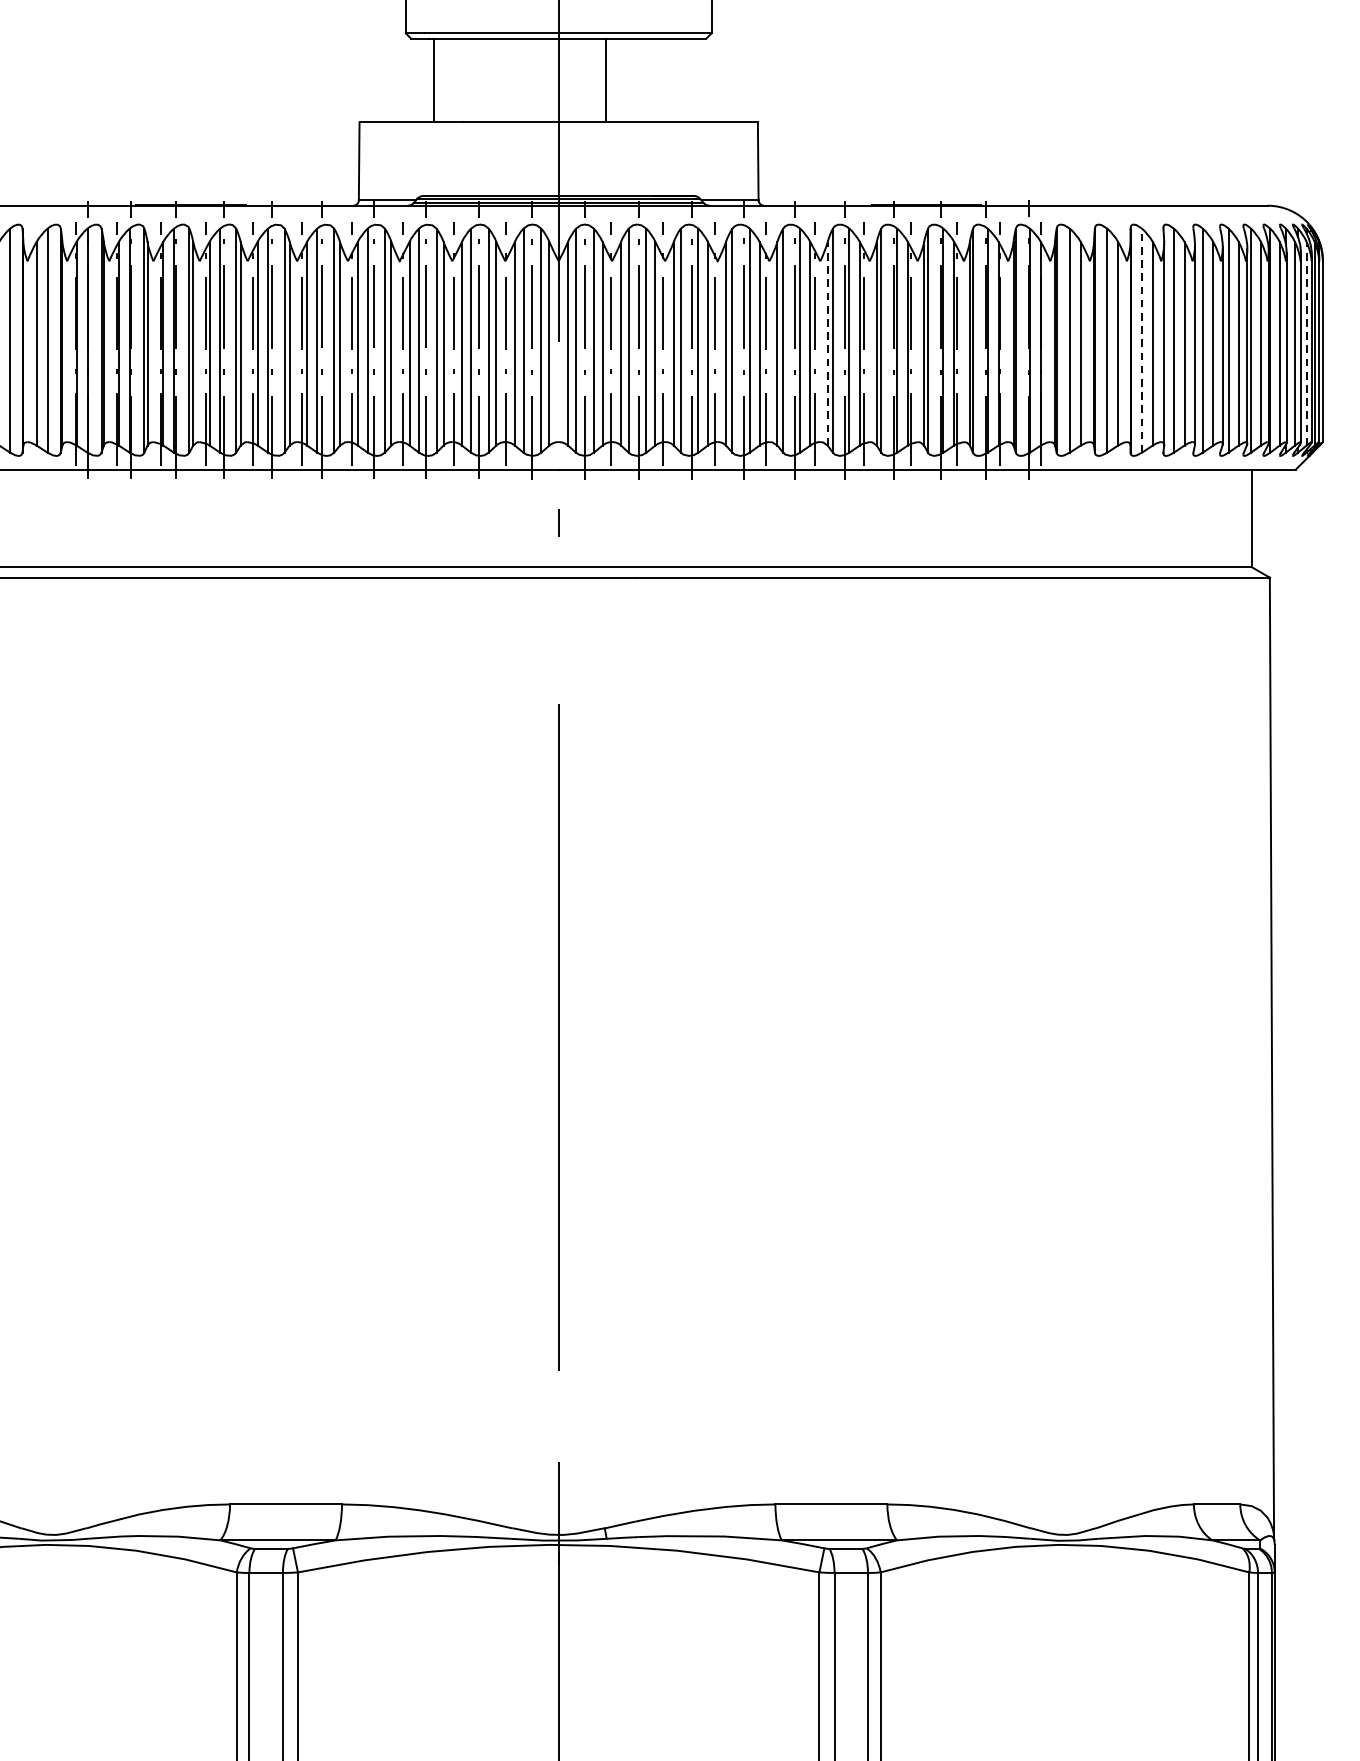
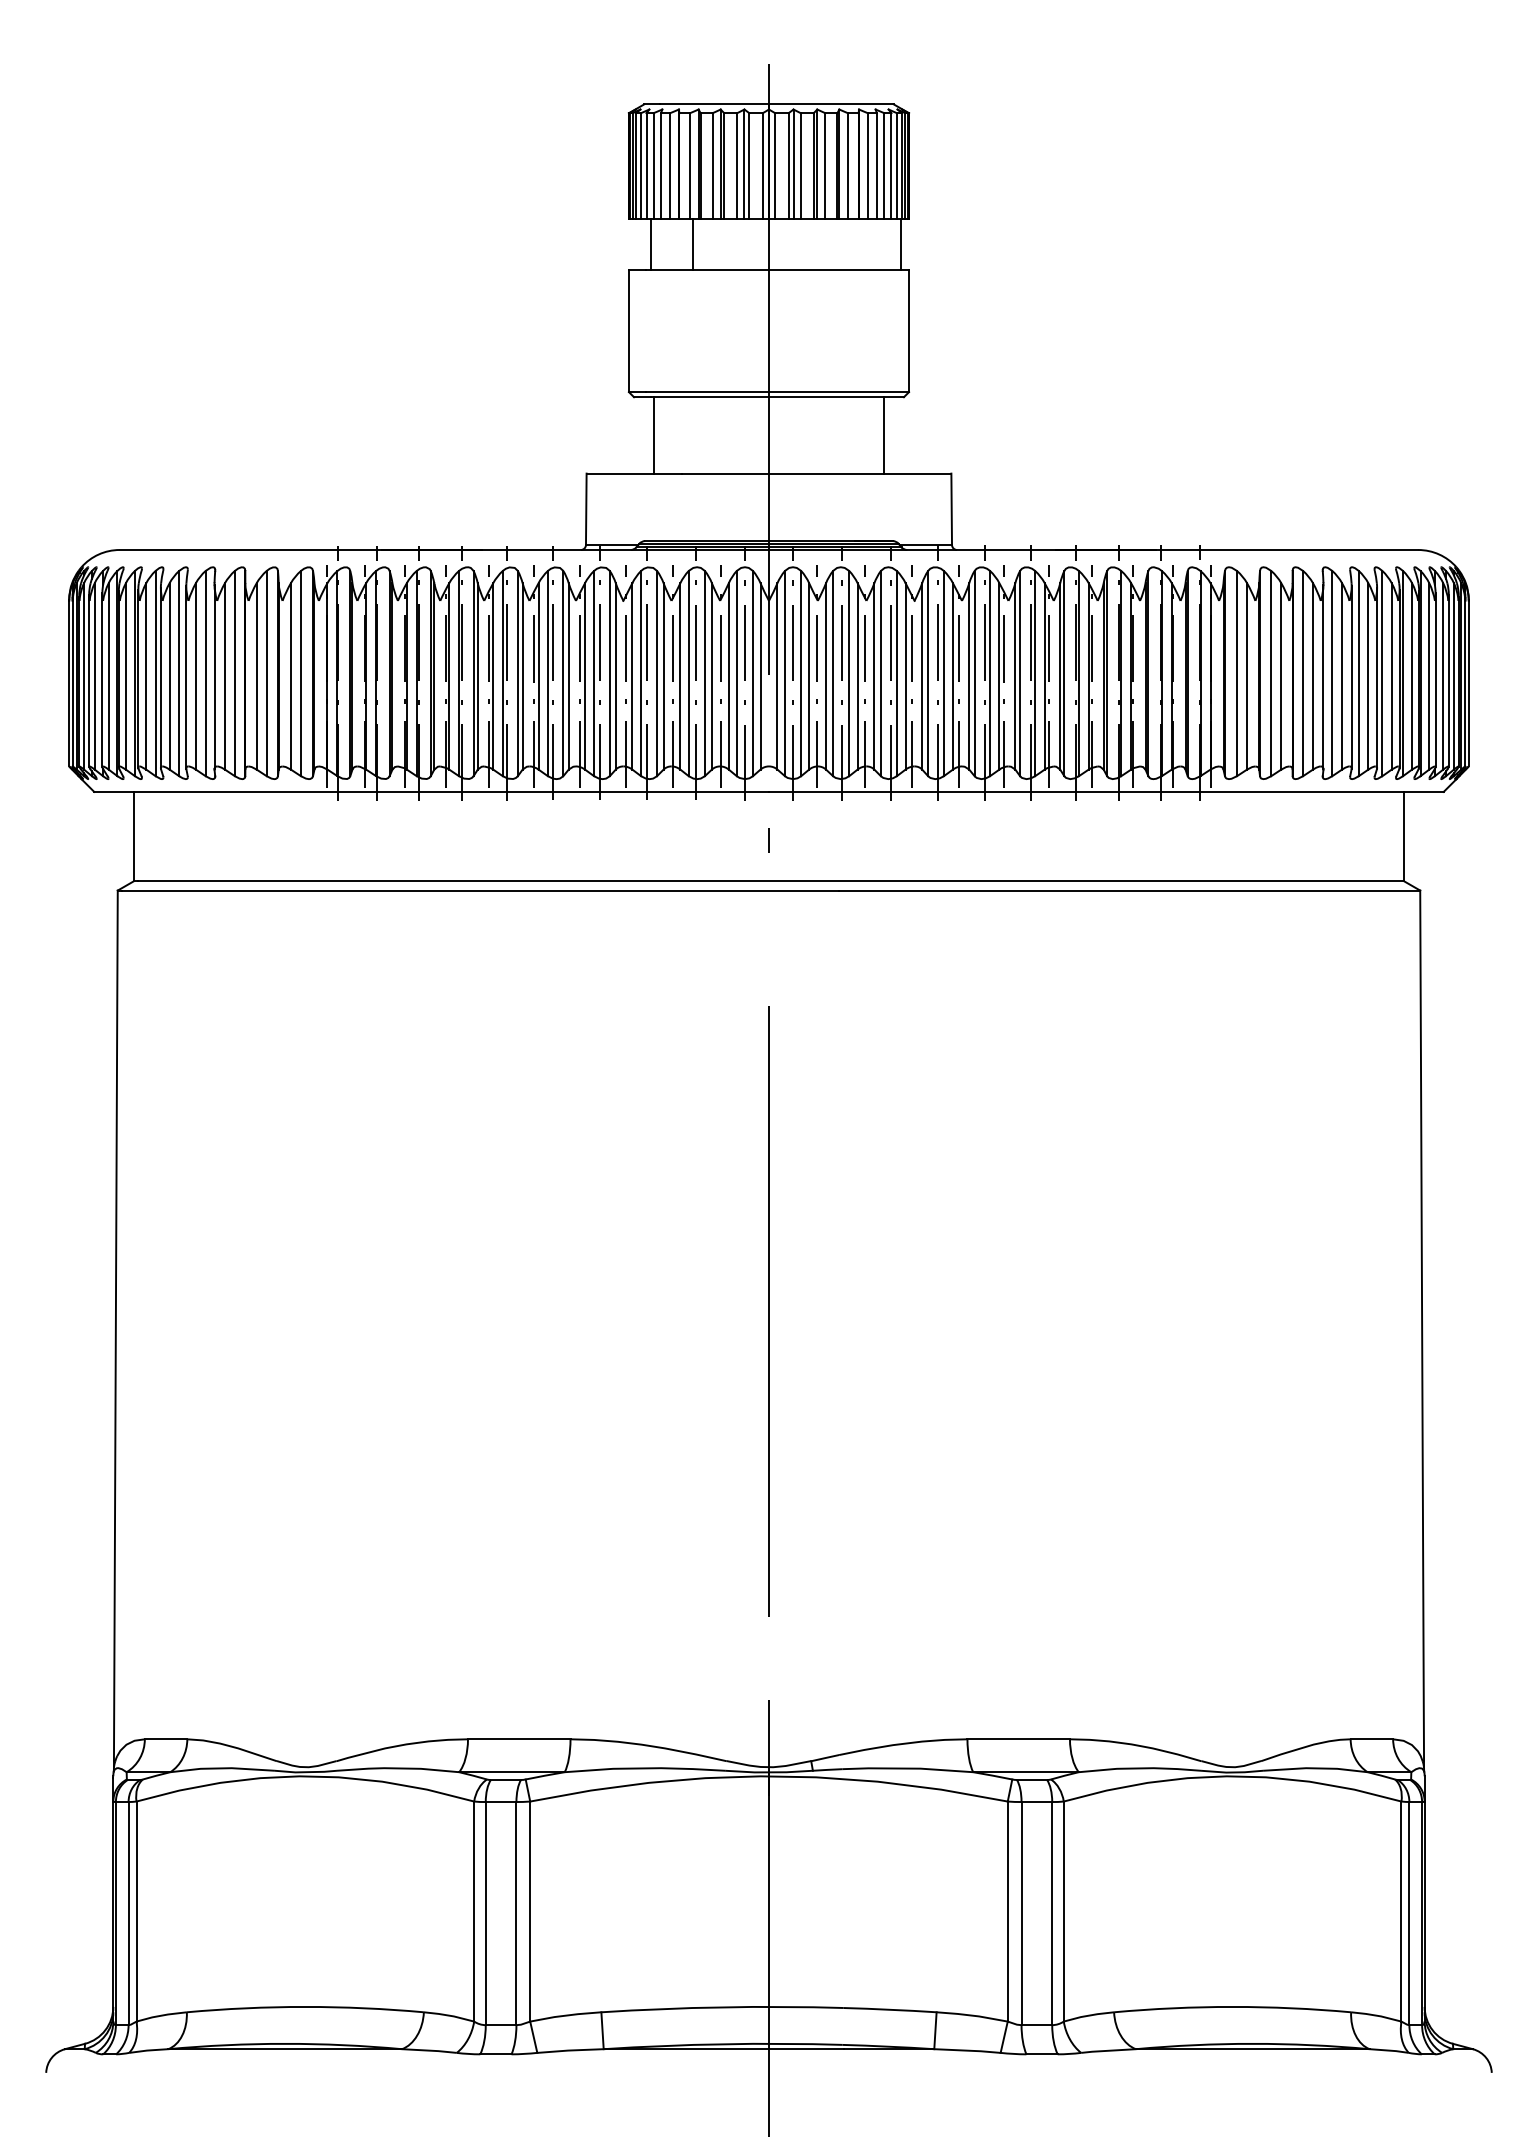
line: (606, 80) -> (883, 435), moved
line: (1142, 340) -> (1303, 673), dashed -> solid
line: (827, 342) -> (1015, 675), dashed -> solid
line: (1306, 342) -> (1453, 675), dashed -> solid

